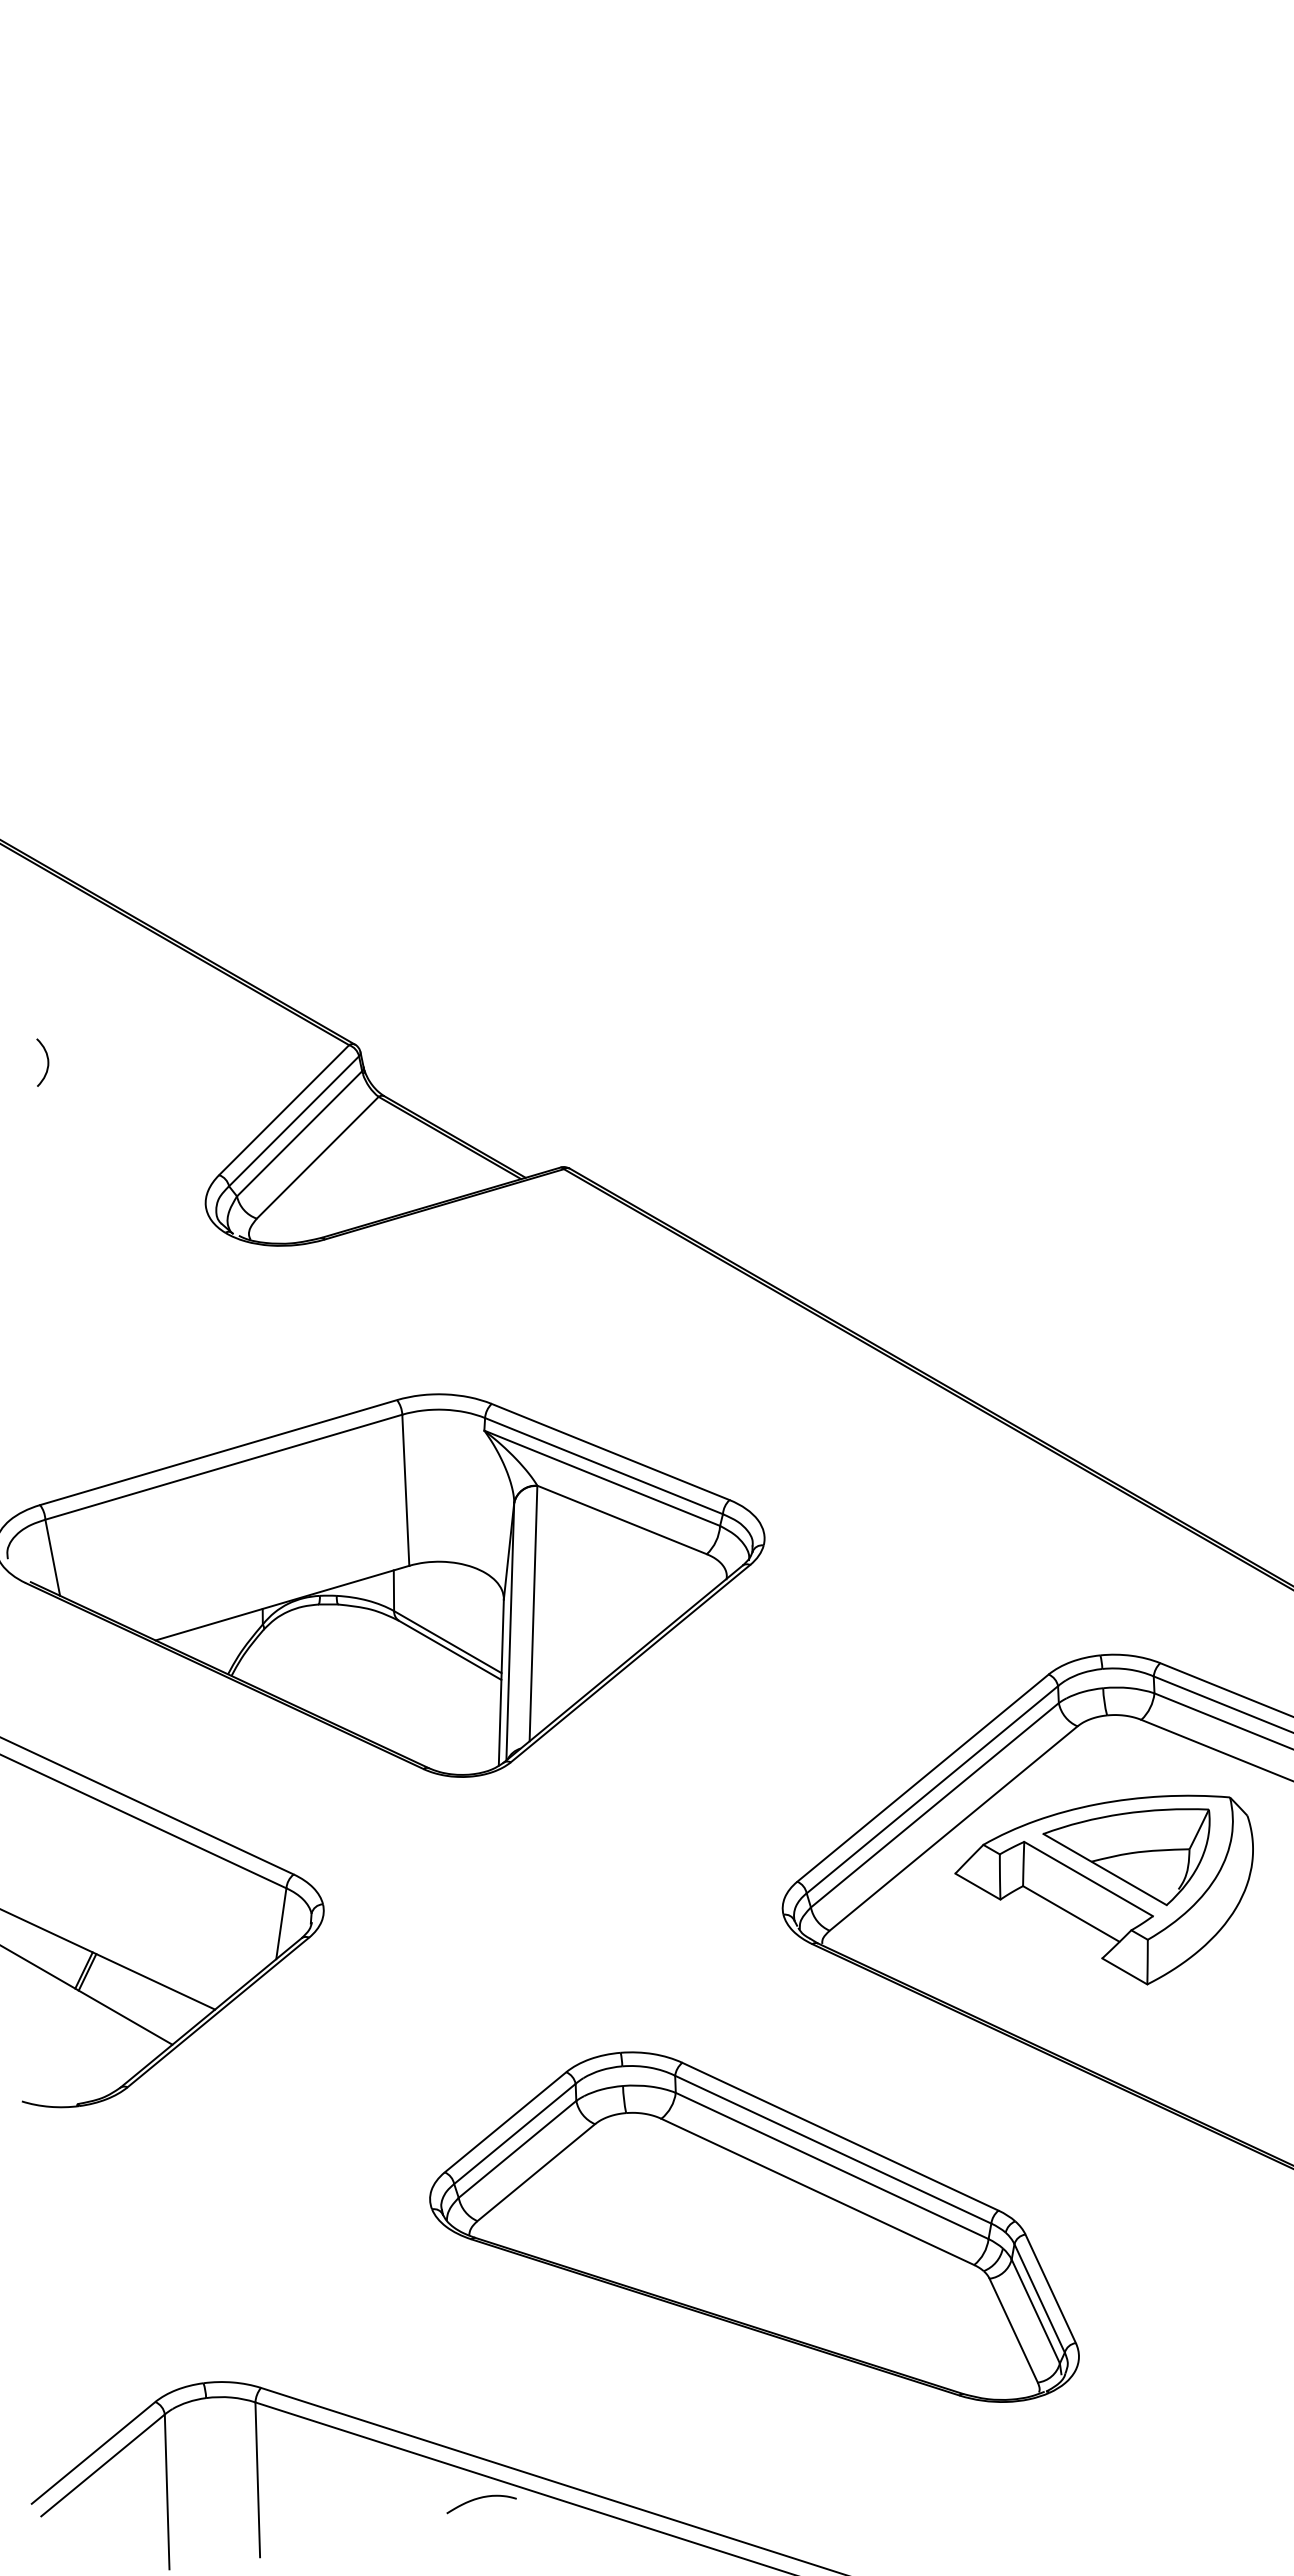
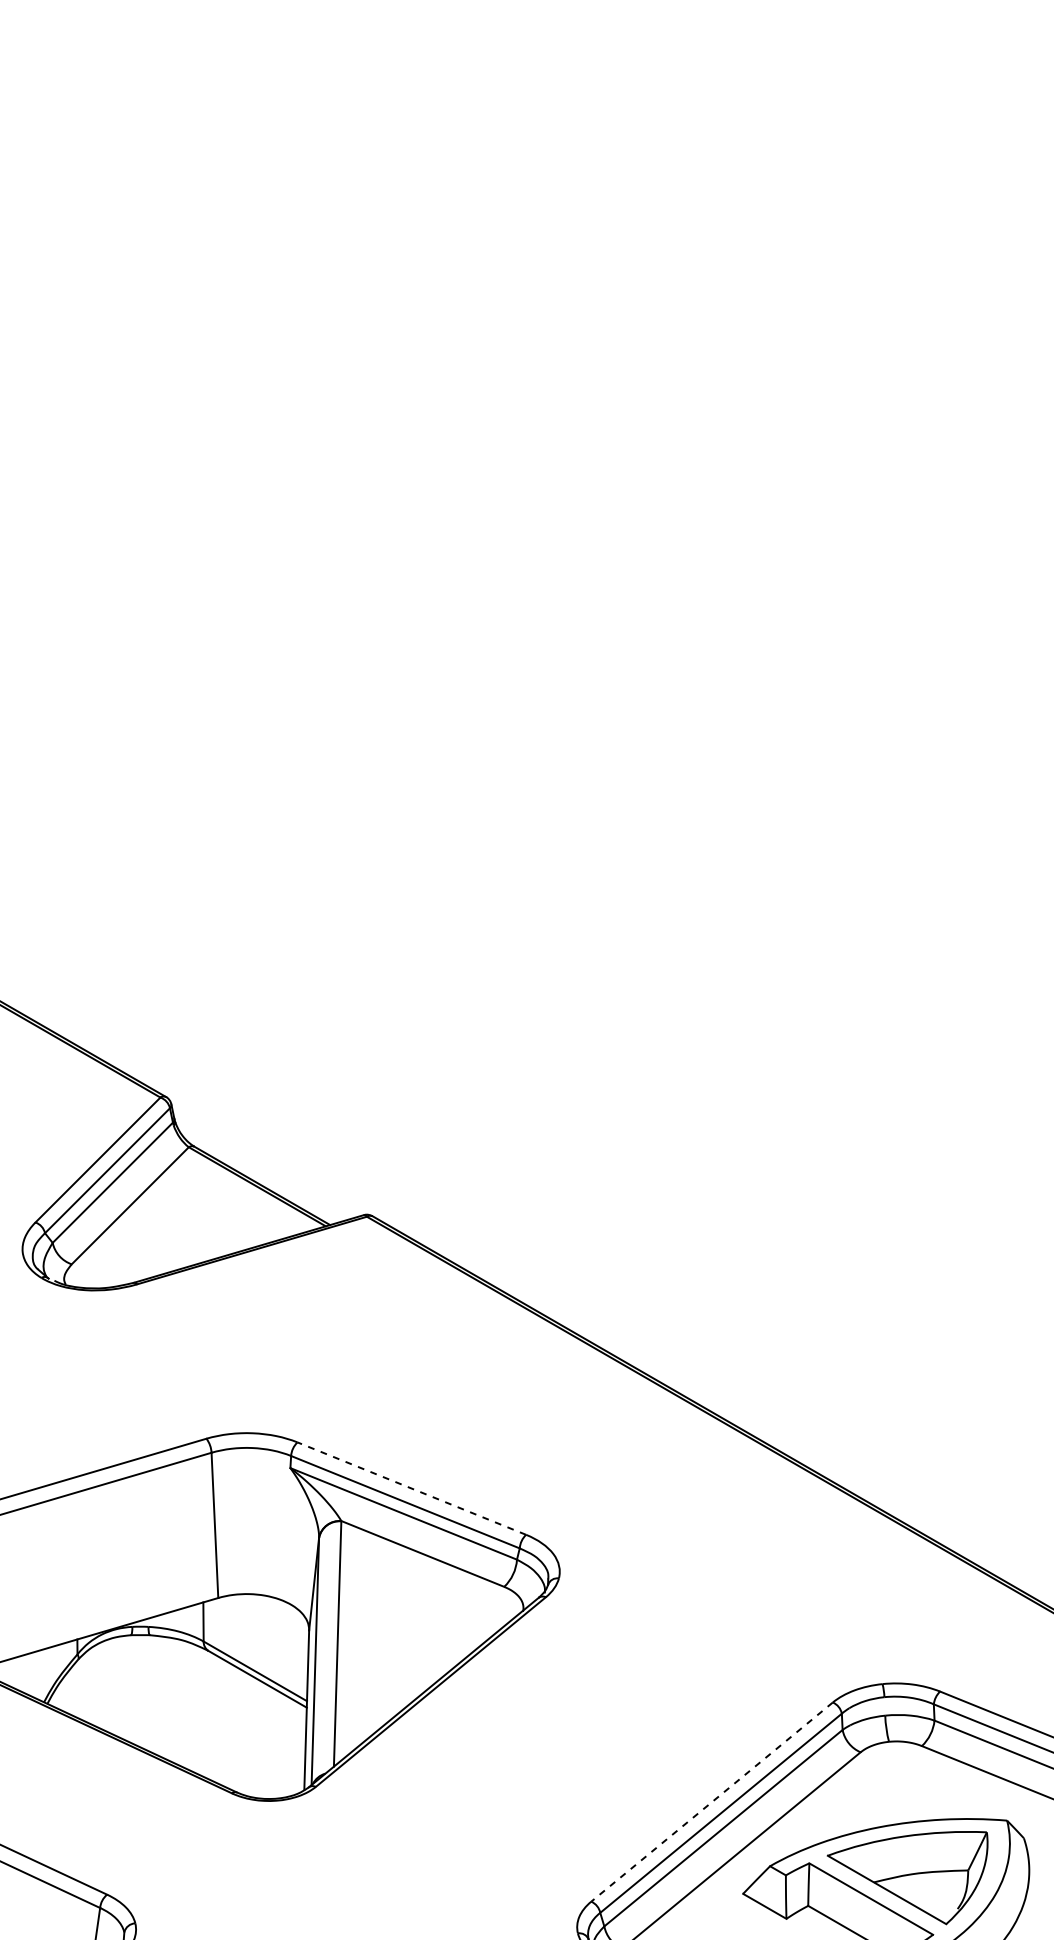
line: (610, 1451) -> (411, 1488), solid -> dashed
line: (923, 1778) -> (712, 1802), solid -> dashed

